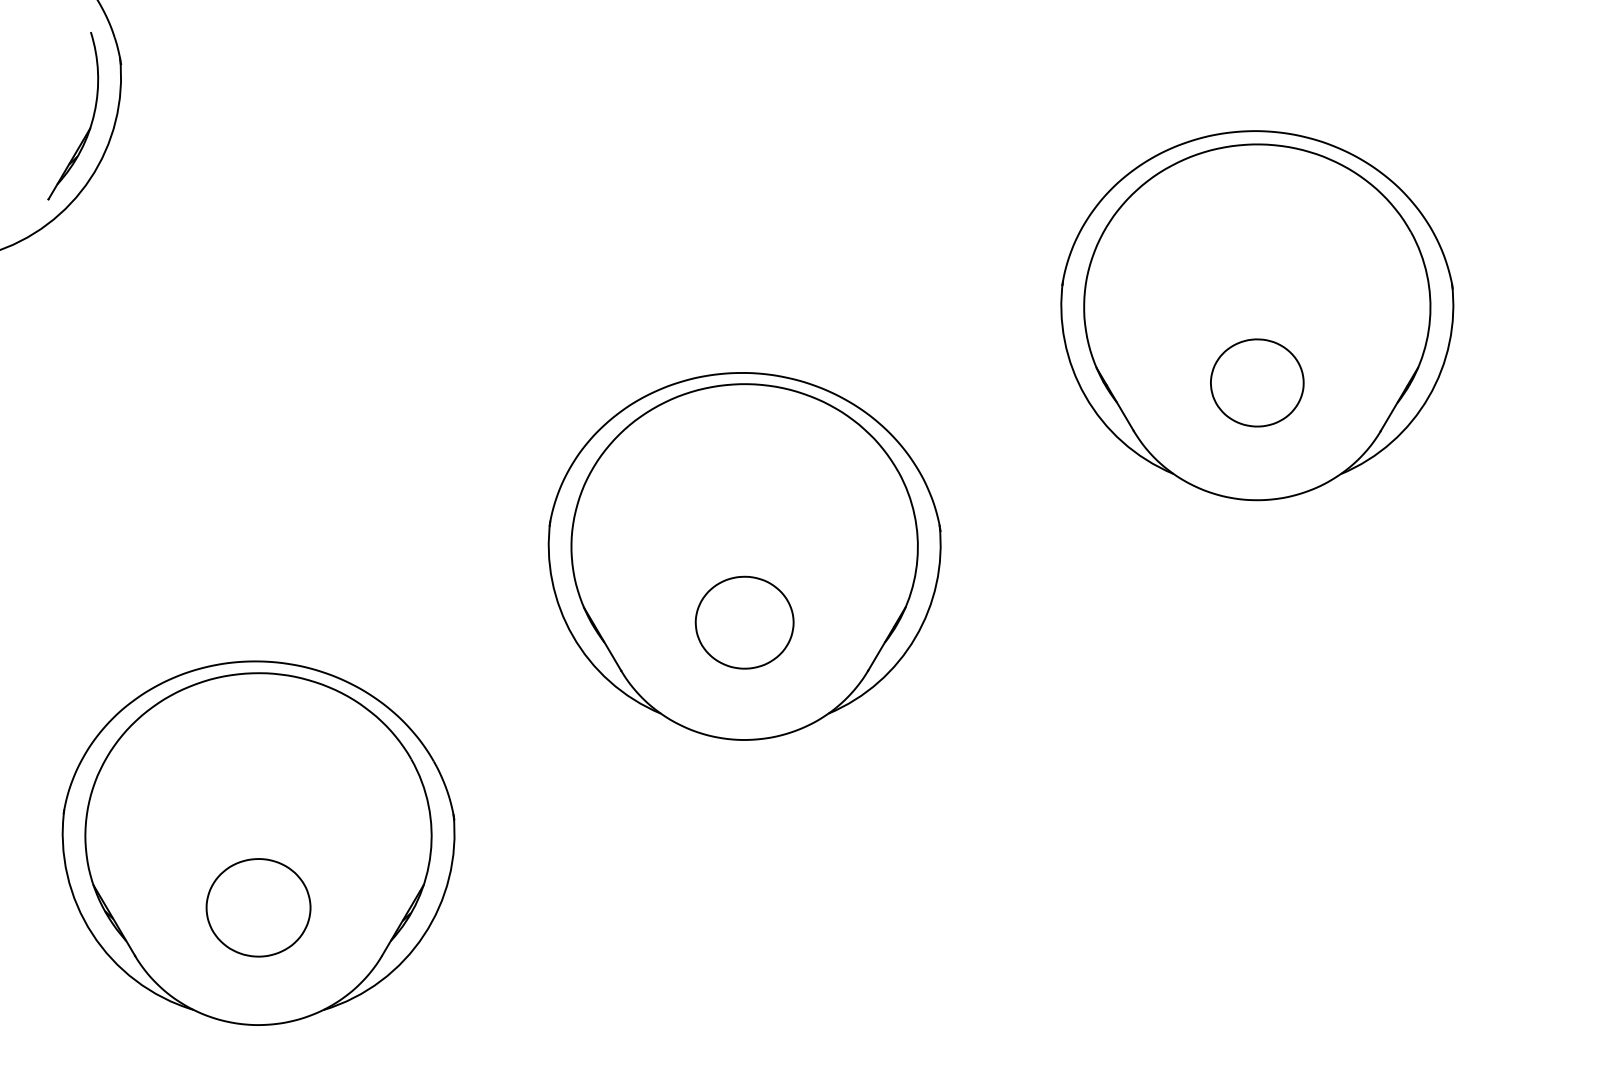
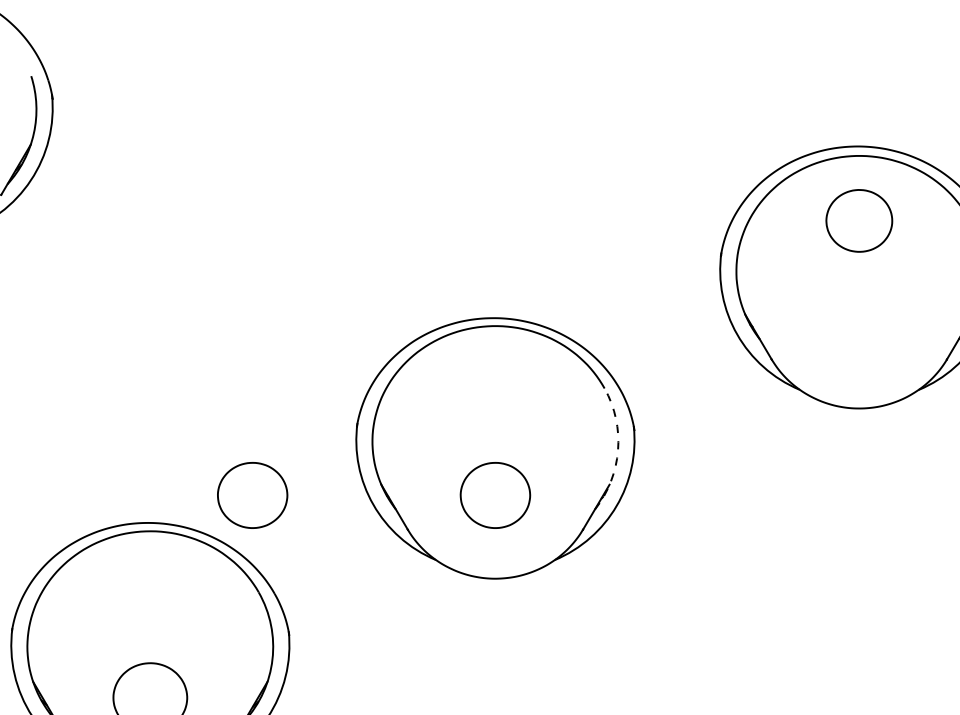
part: (1257, 382) -> (859, 220), moved
arc: (917, 559) -> (618, 450), solid -> dashed
part: (402, 622) -> (252, 495), added

